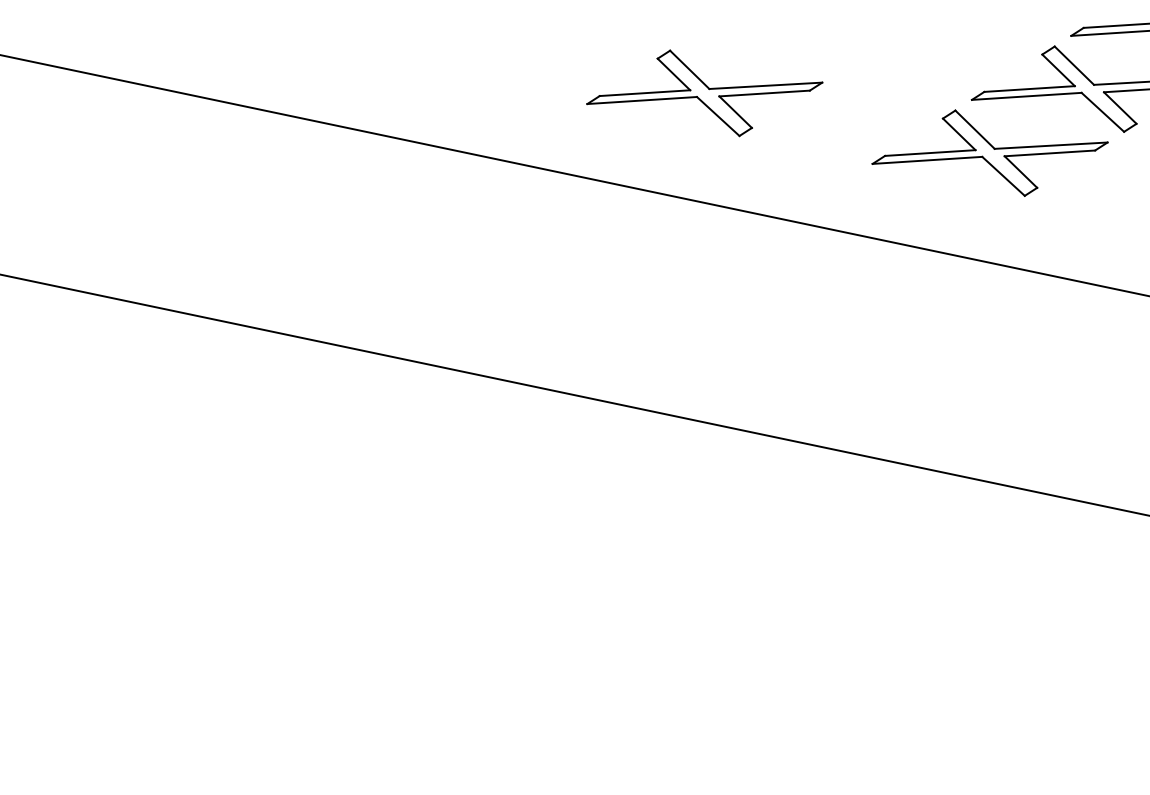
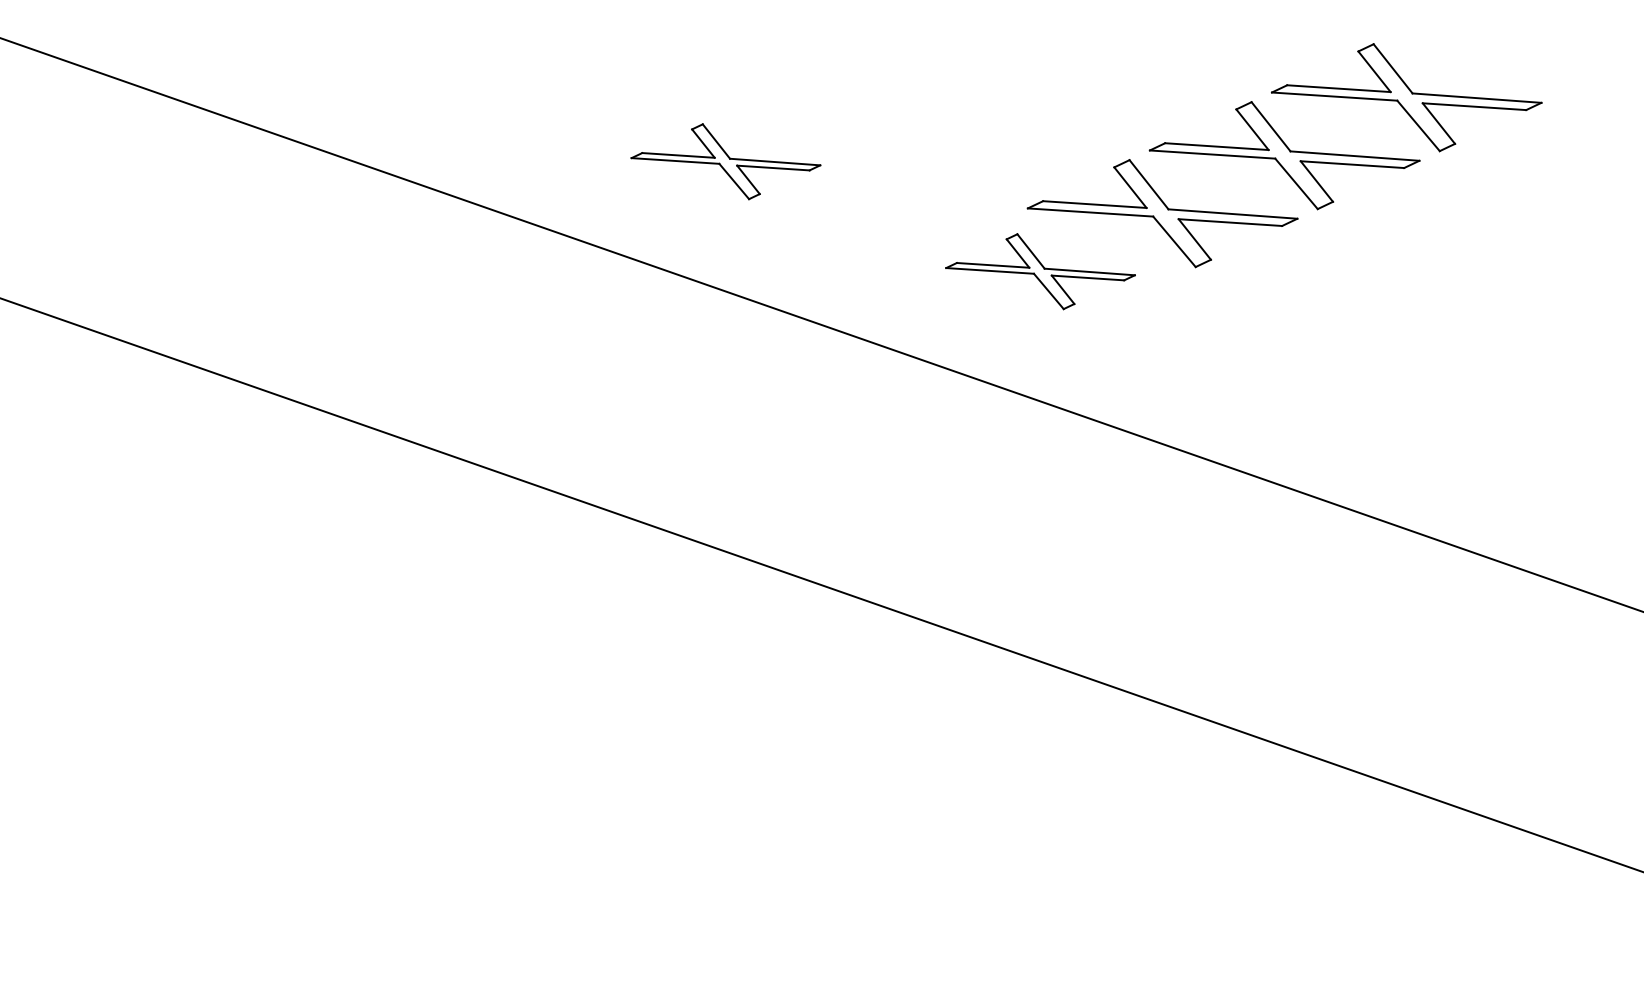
part: (704, 93) -> (725, 161), size x0.7
part: (990, 153) -> (1040, 271), size x0.7

